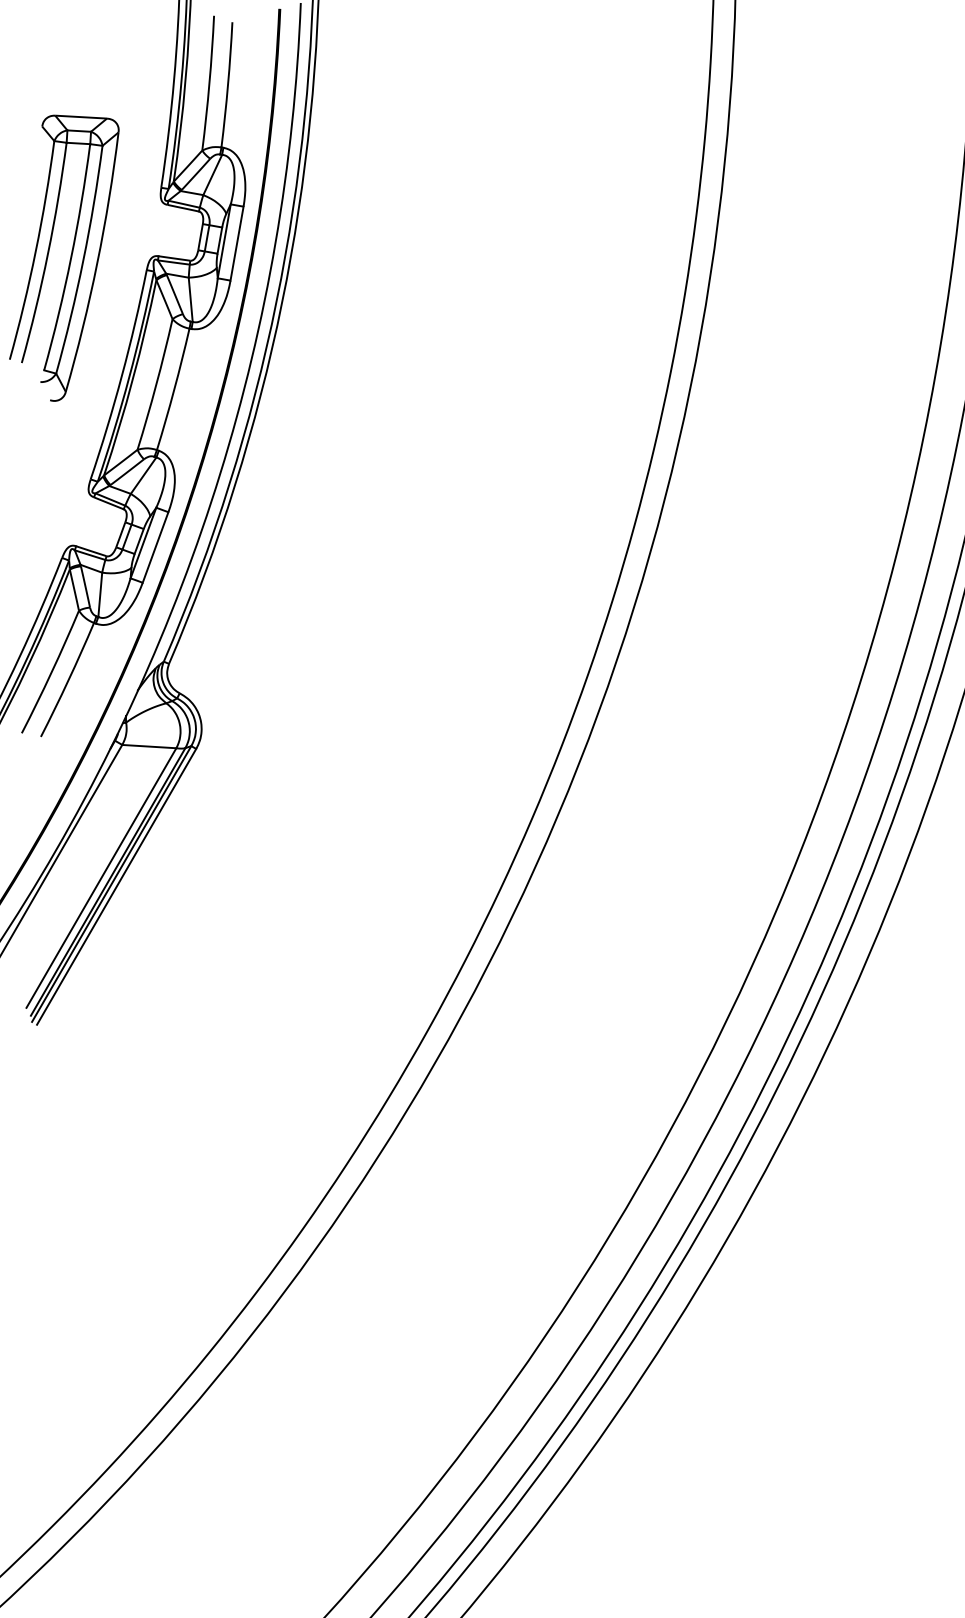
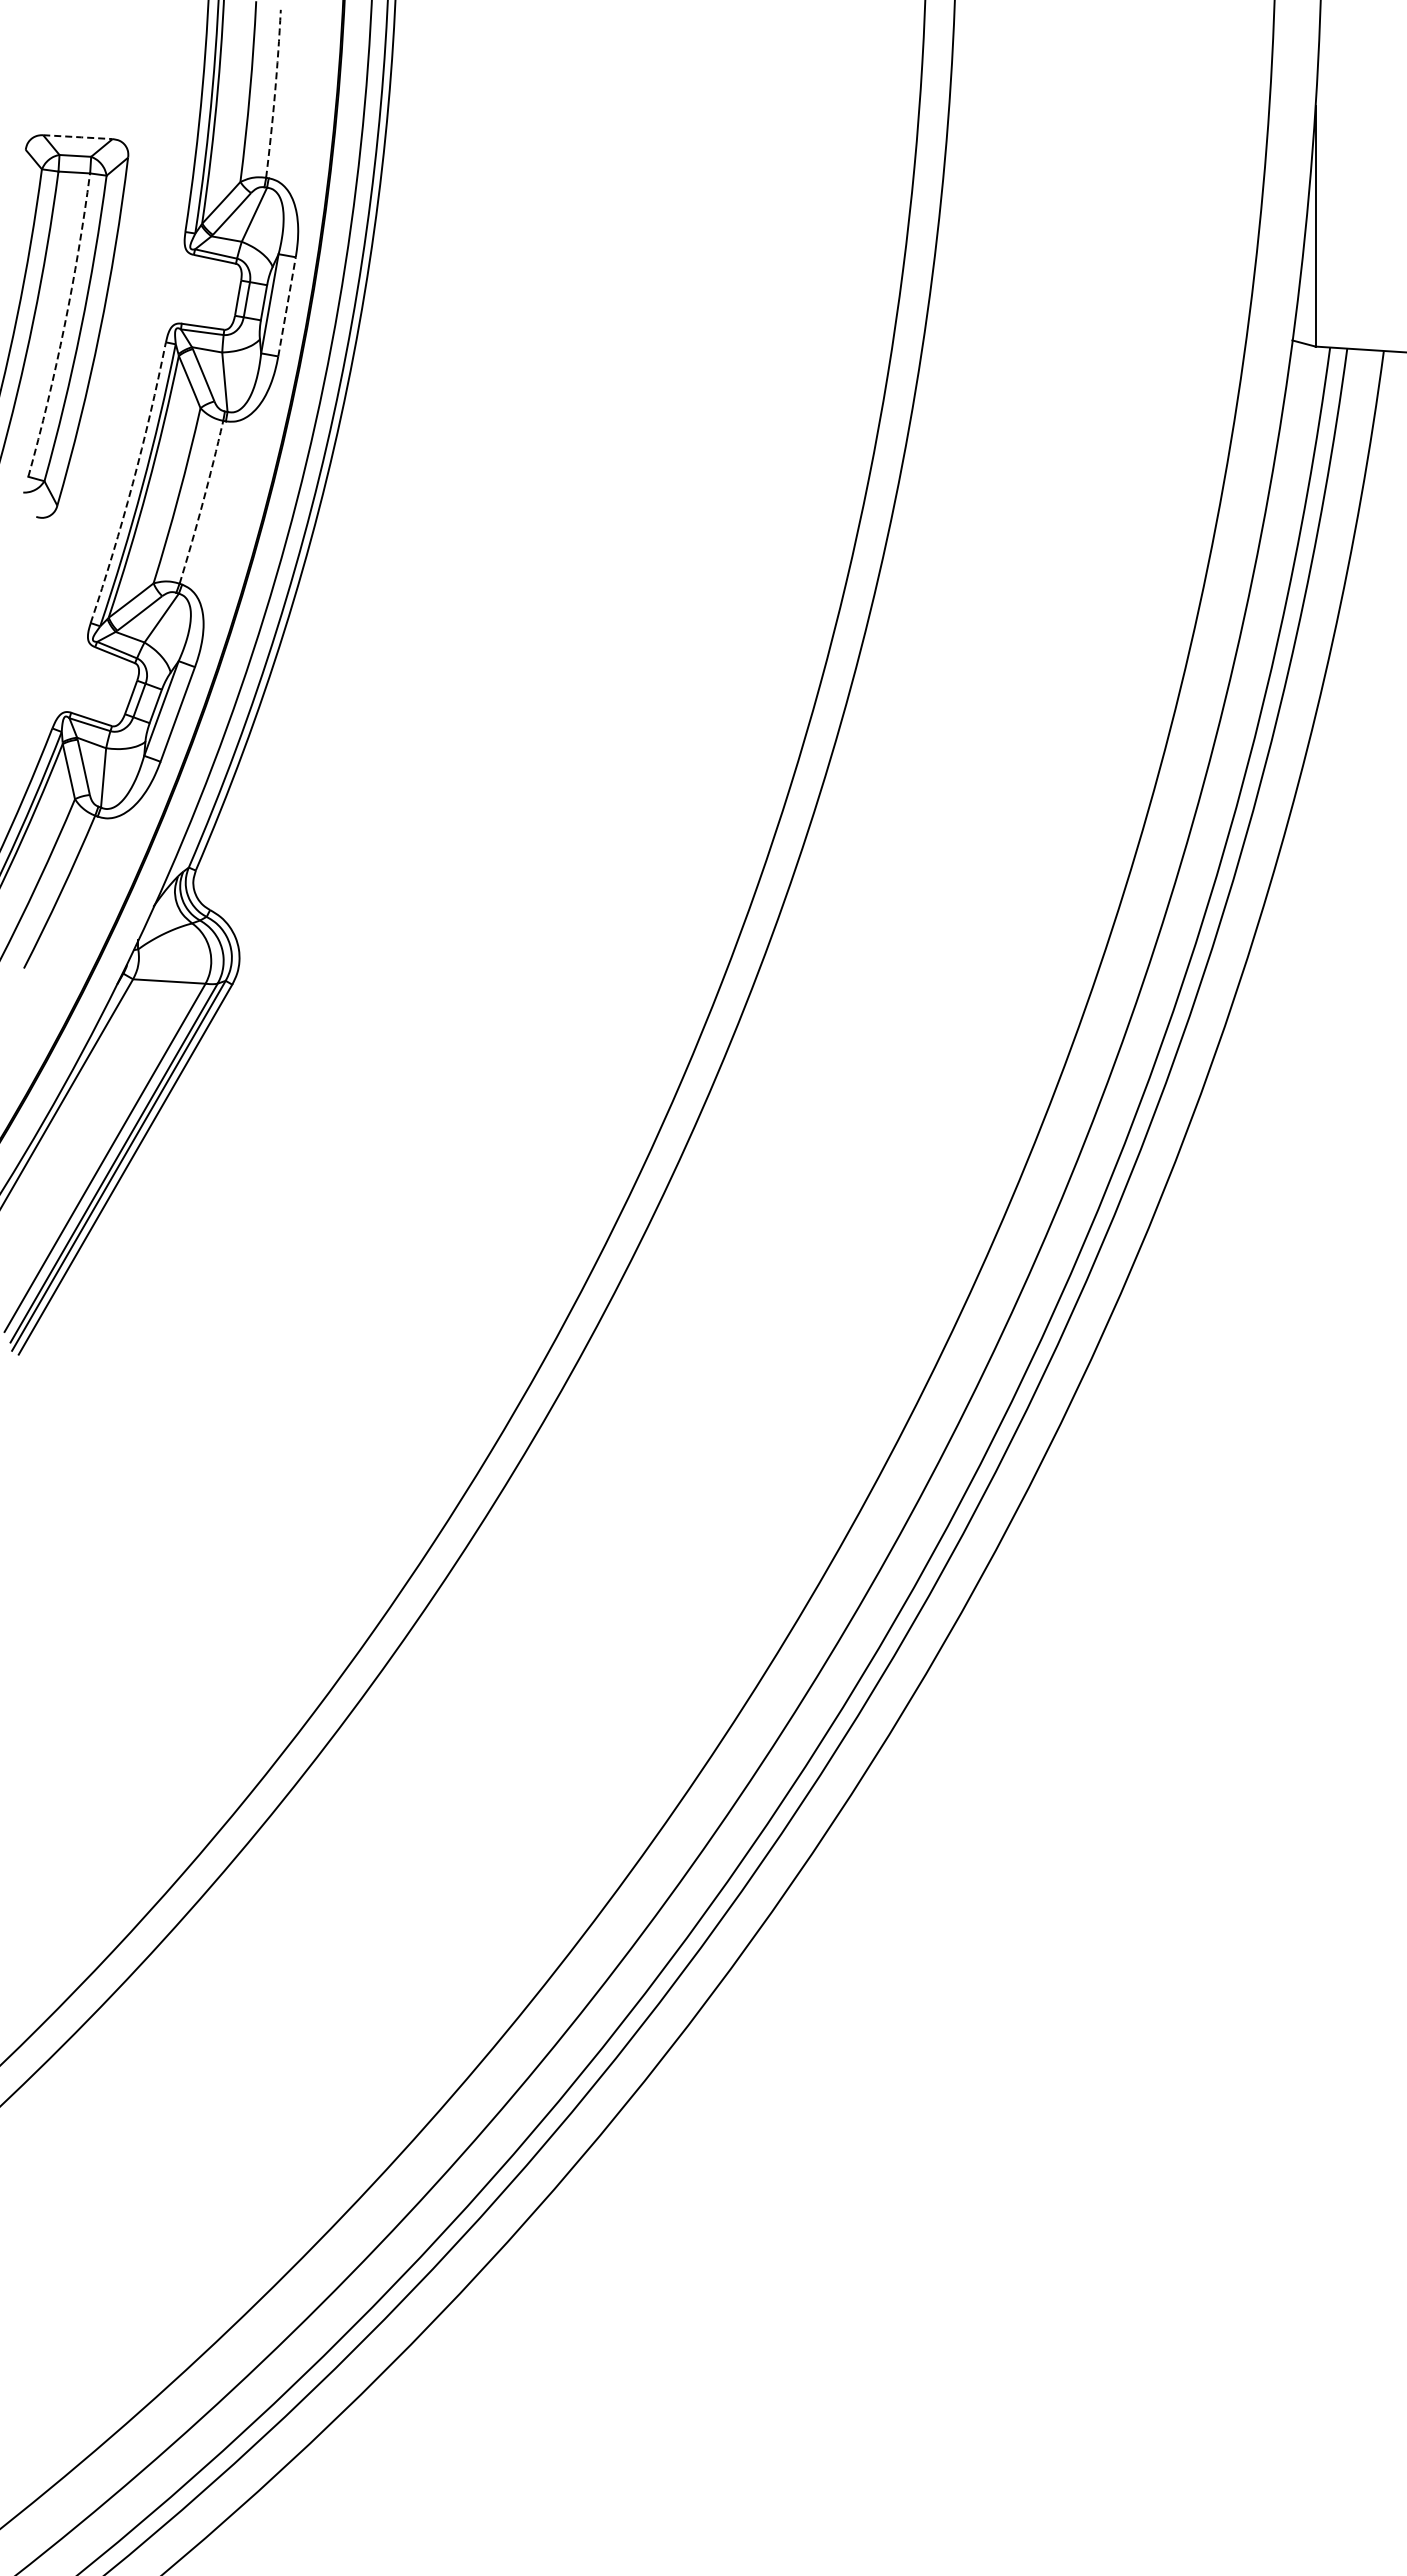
arc: (227, 84) -> (274, 93), solid -> dashed
line: (81, 117) -> (78, 137), solid -> dashed
line: (237, 243) -> (287, 306), solid -> dashed
arc: (71, 258) -> (64, 326), solid -> dashed
arc: (121, 375) -> (132, 483), solid -> dashed
arc: (174, 389) -> (202, 502), solid -> dashed

